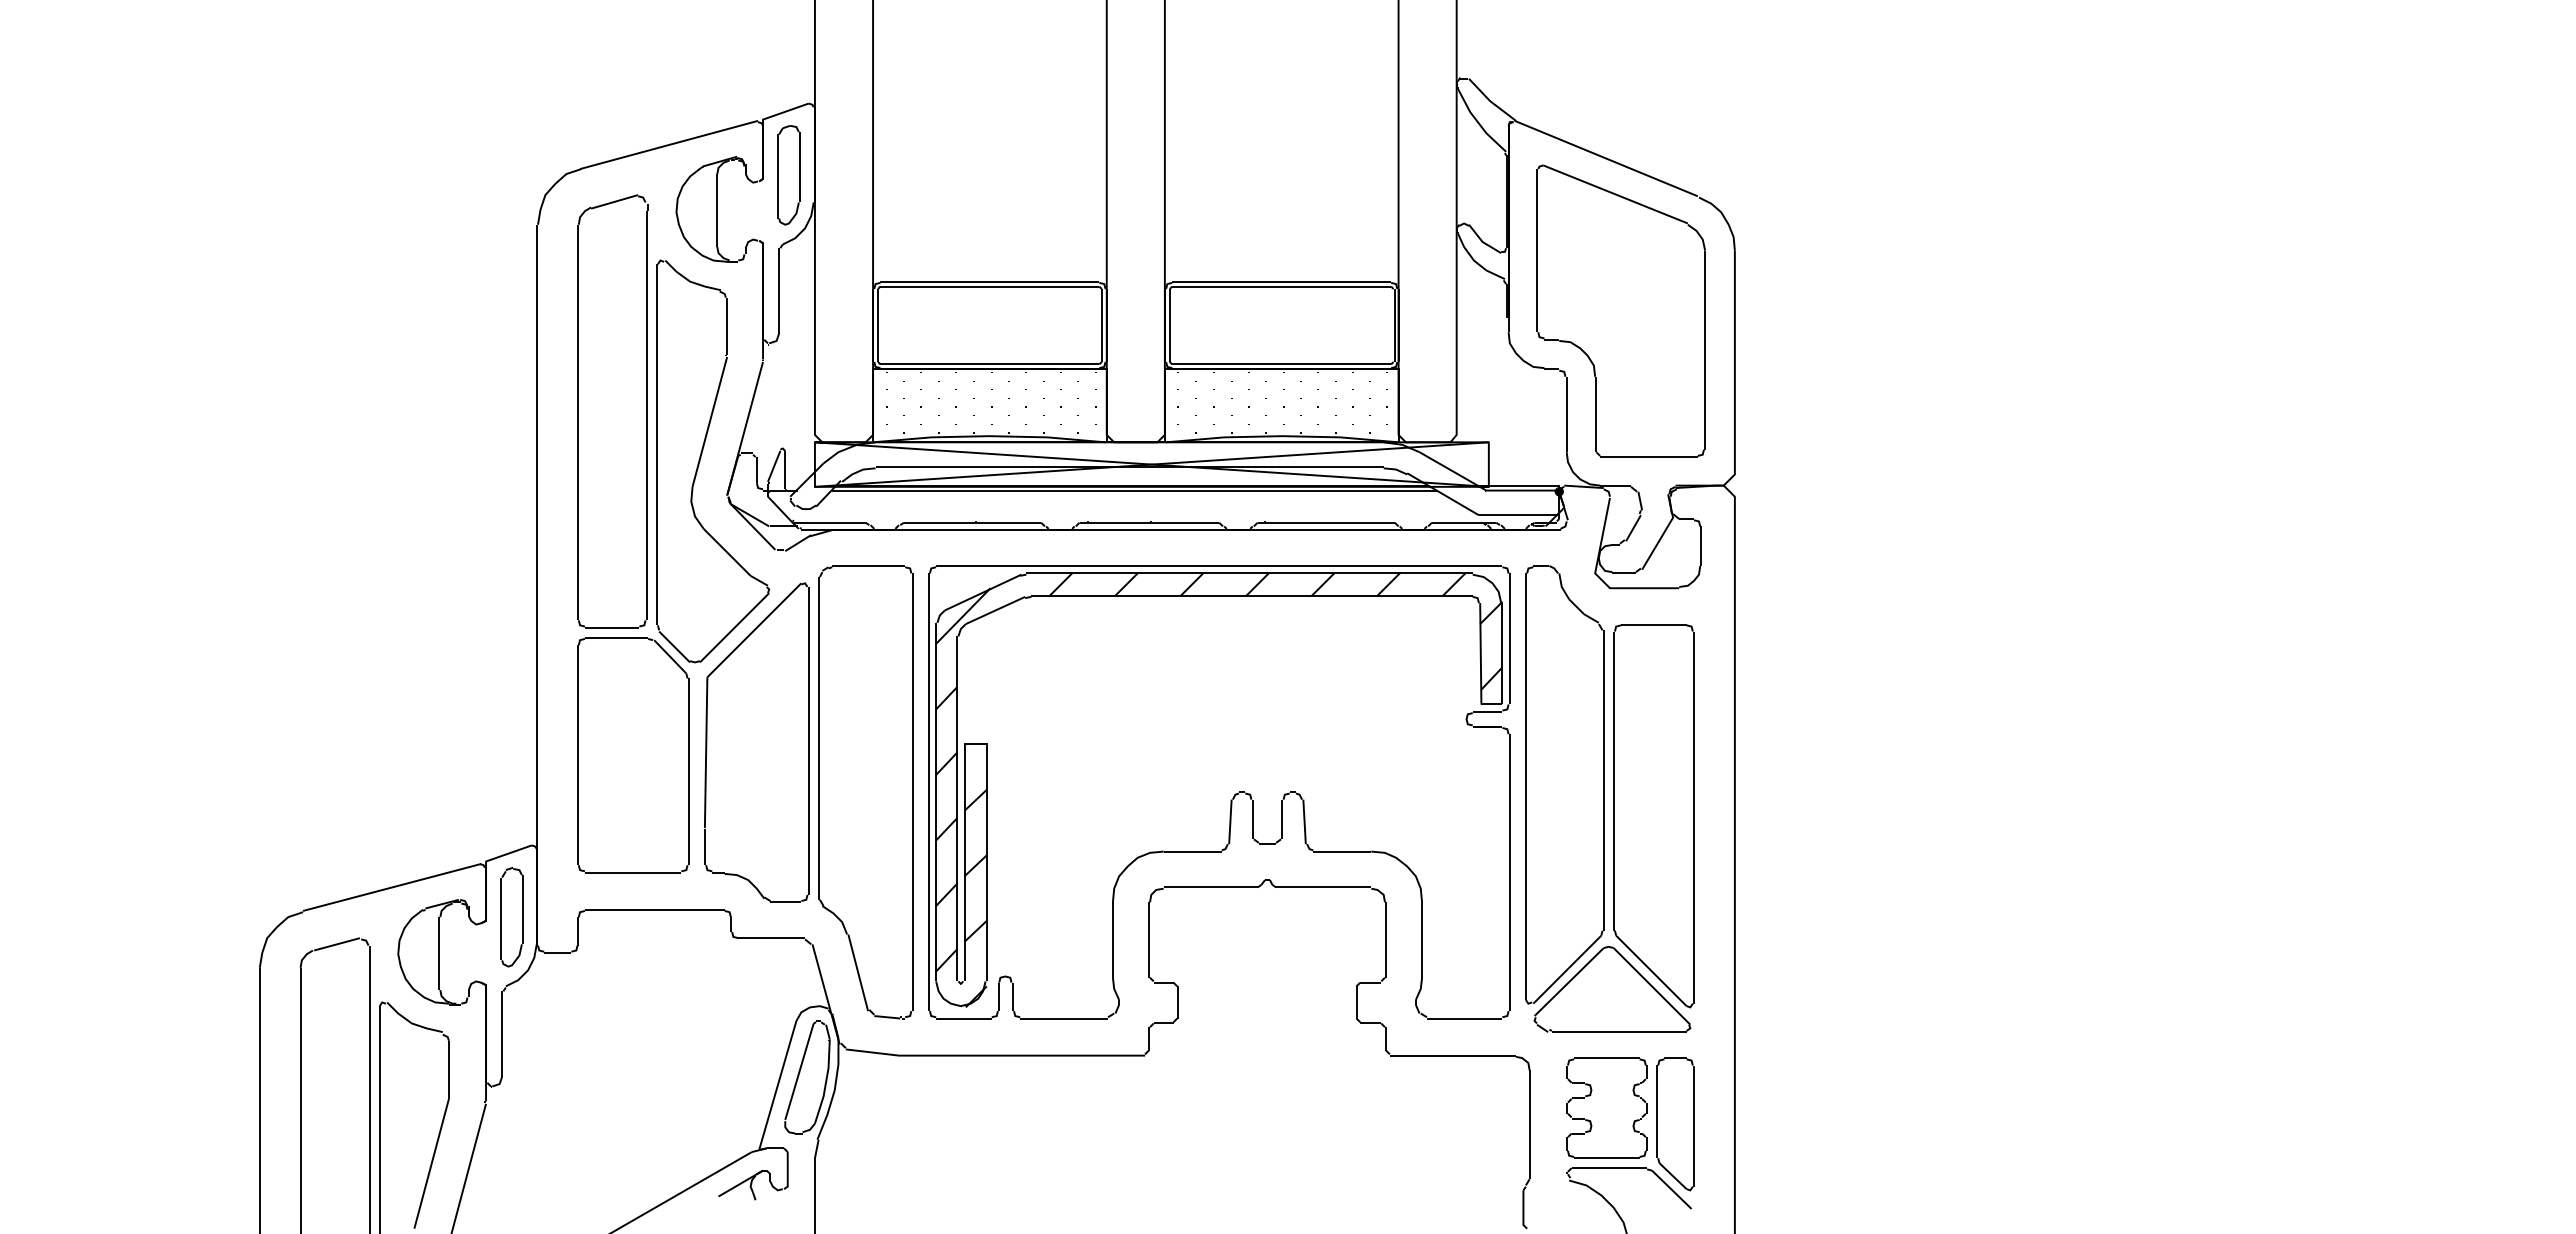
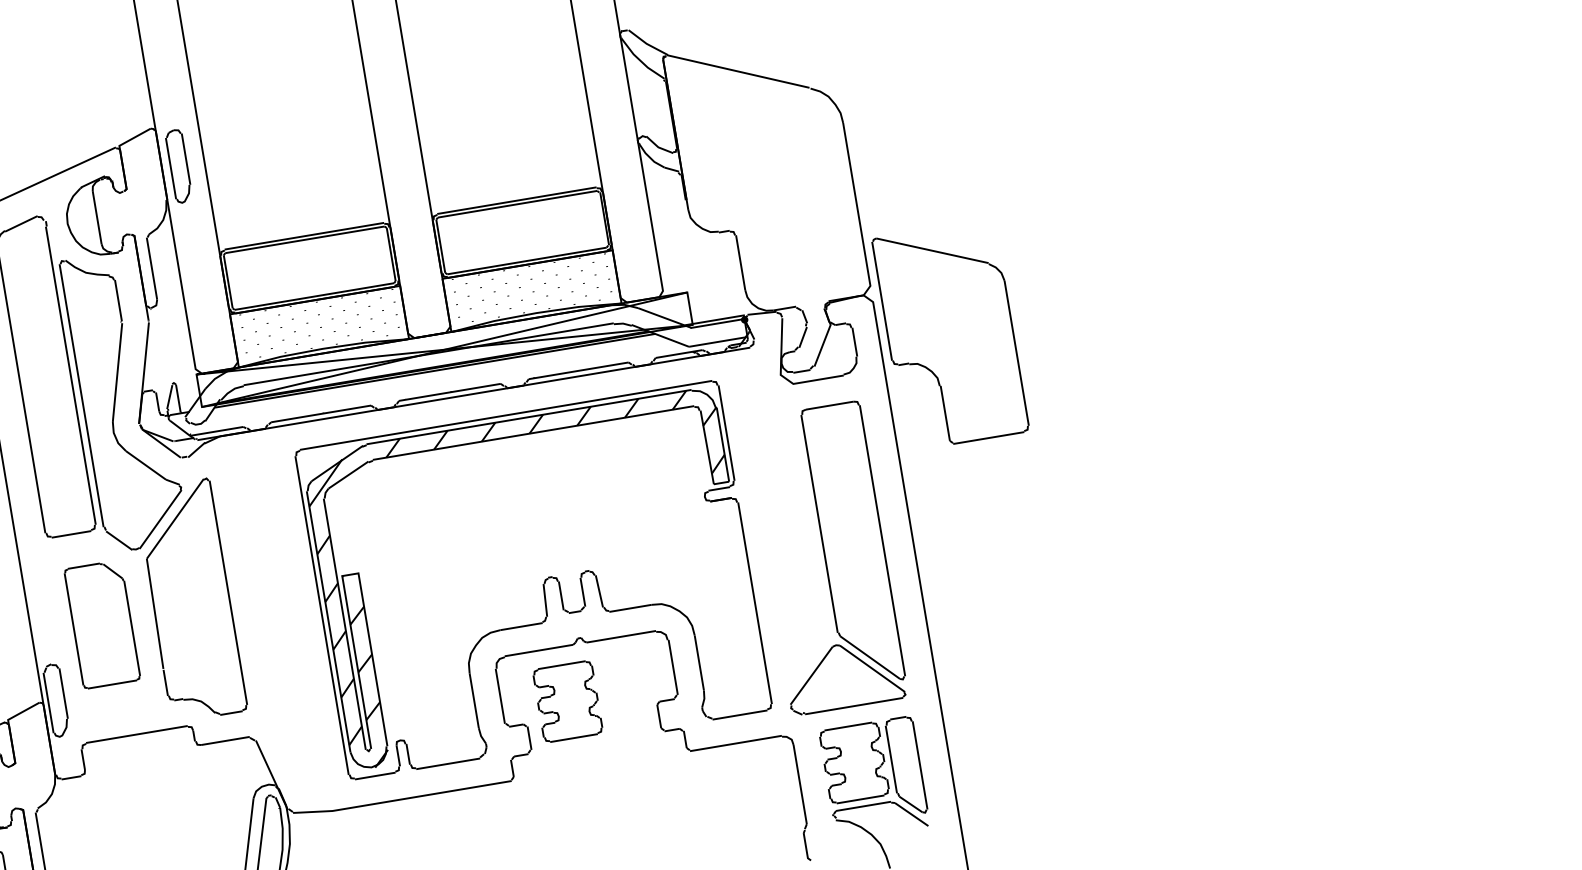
part: (788, 175) -> (178, 166), moved
part: (1620, 310) -> (950, 334), moved
part: (633, 755) -> (102, 624), size x0.7
part: (1564, 784) -> (784, 532), removed
part: (865, 792) -> (276, 623), removed
part: (511, 917) -> (56, 700), moved
part: (1237, 961) -> (567, 701), added

